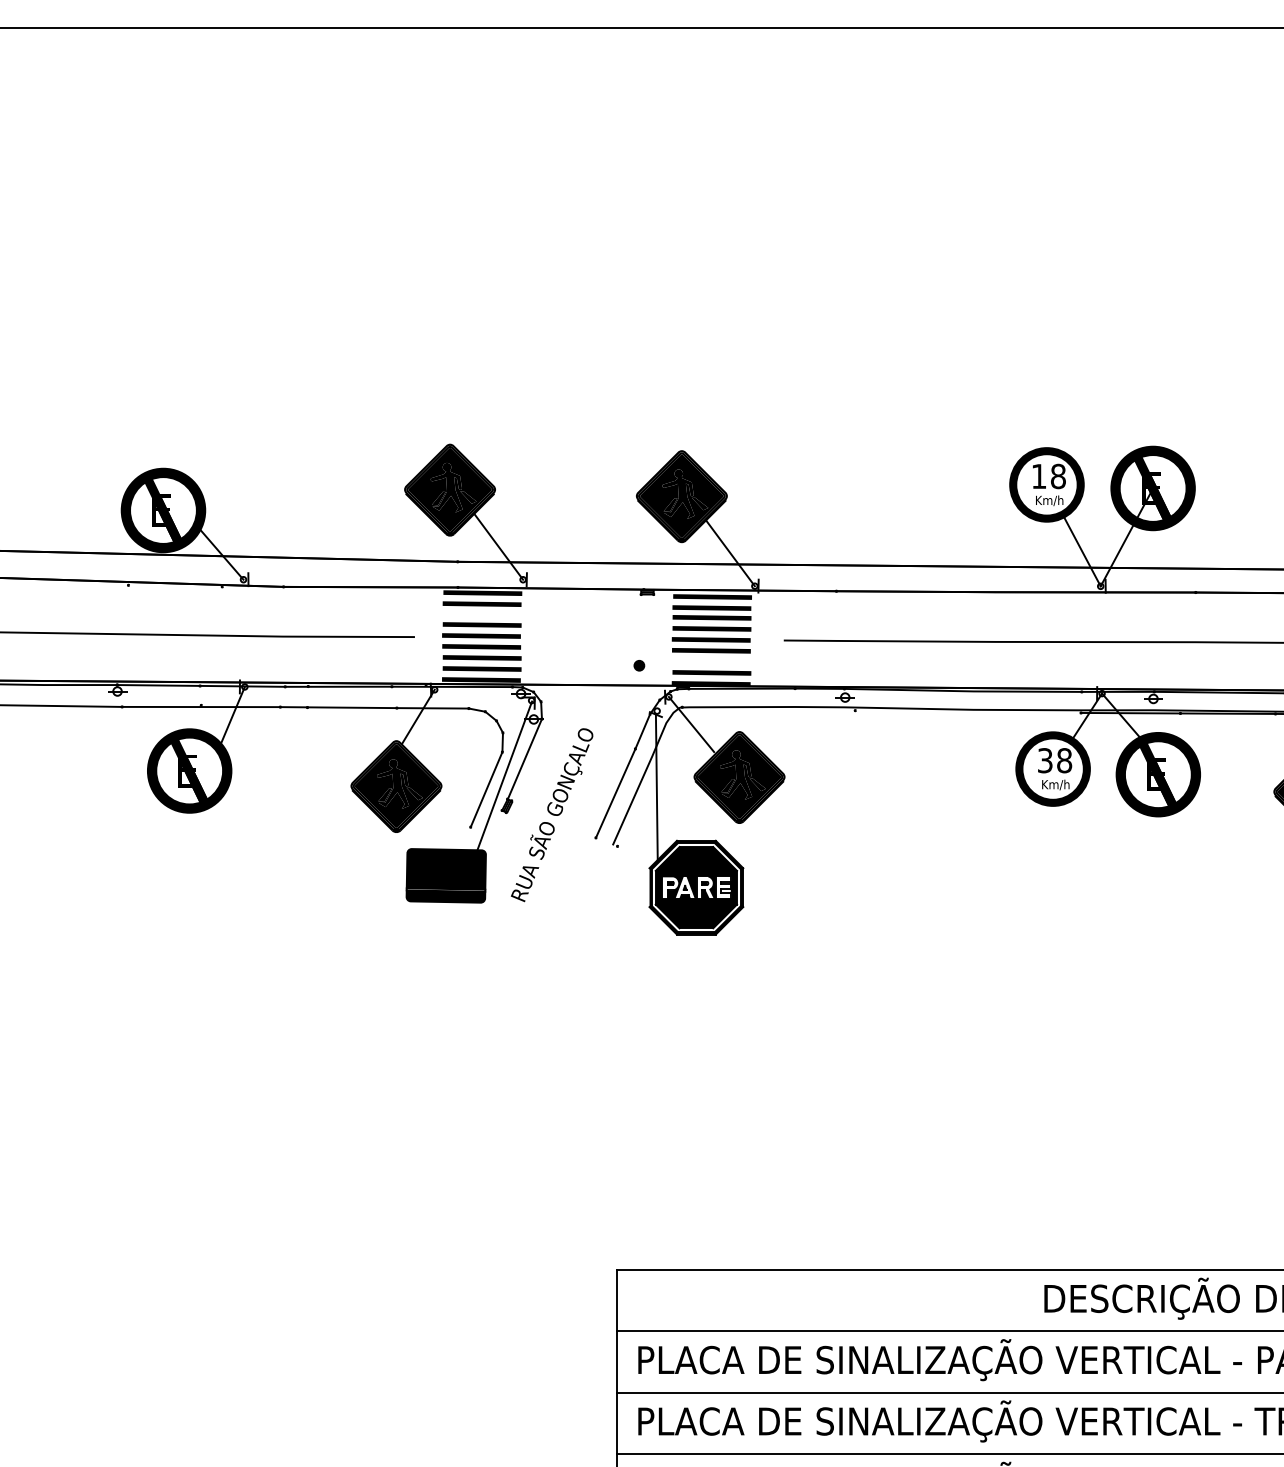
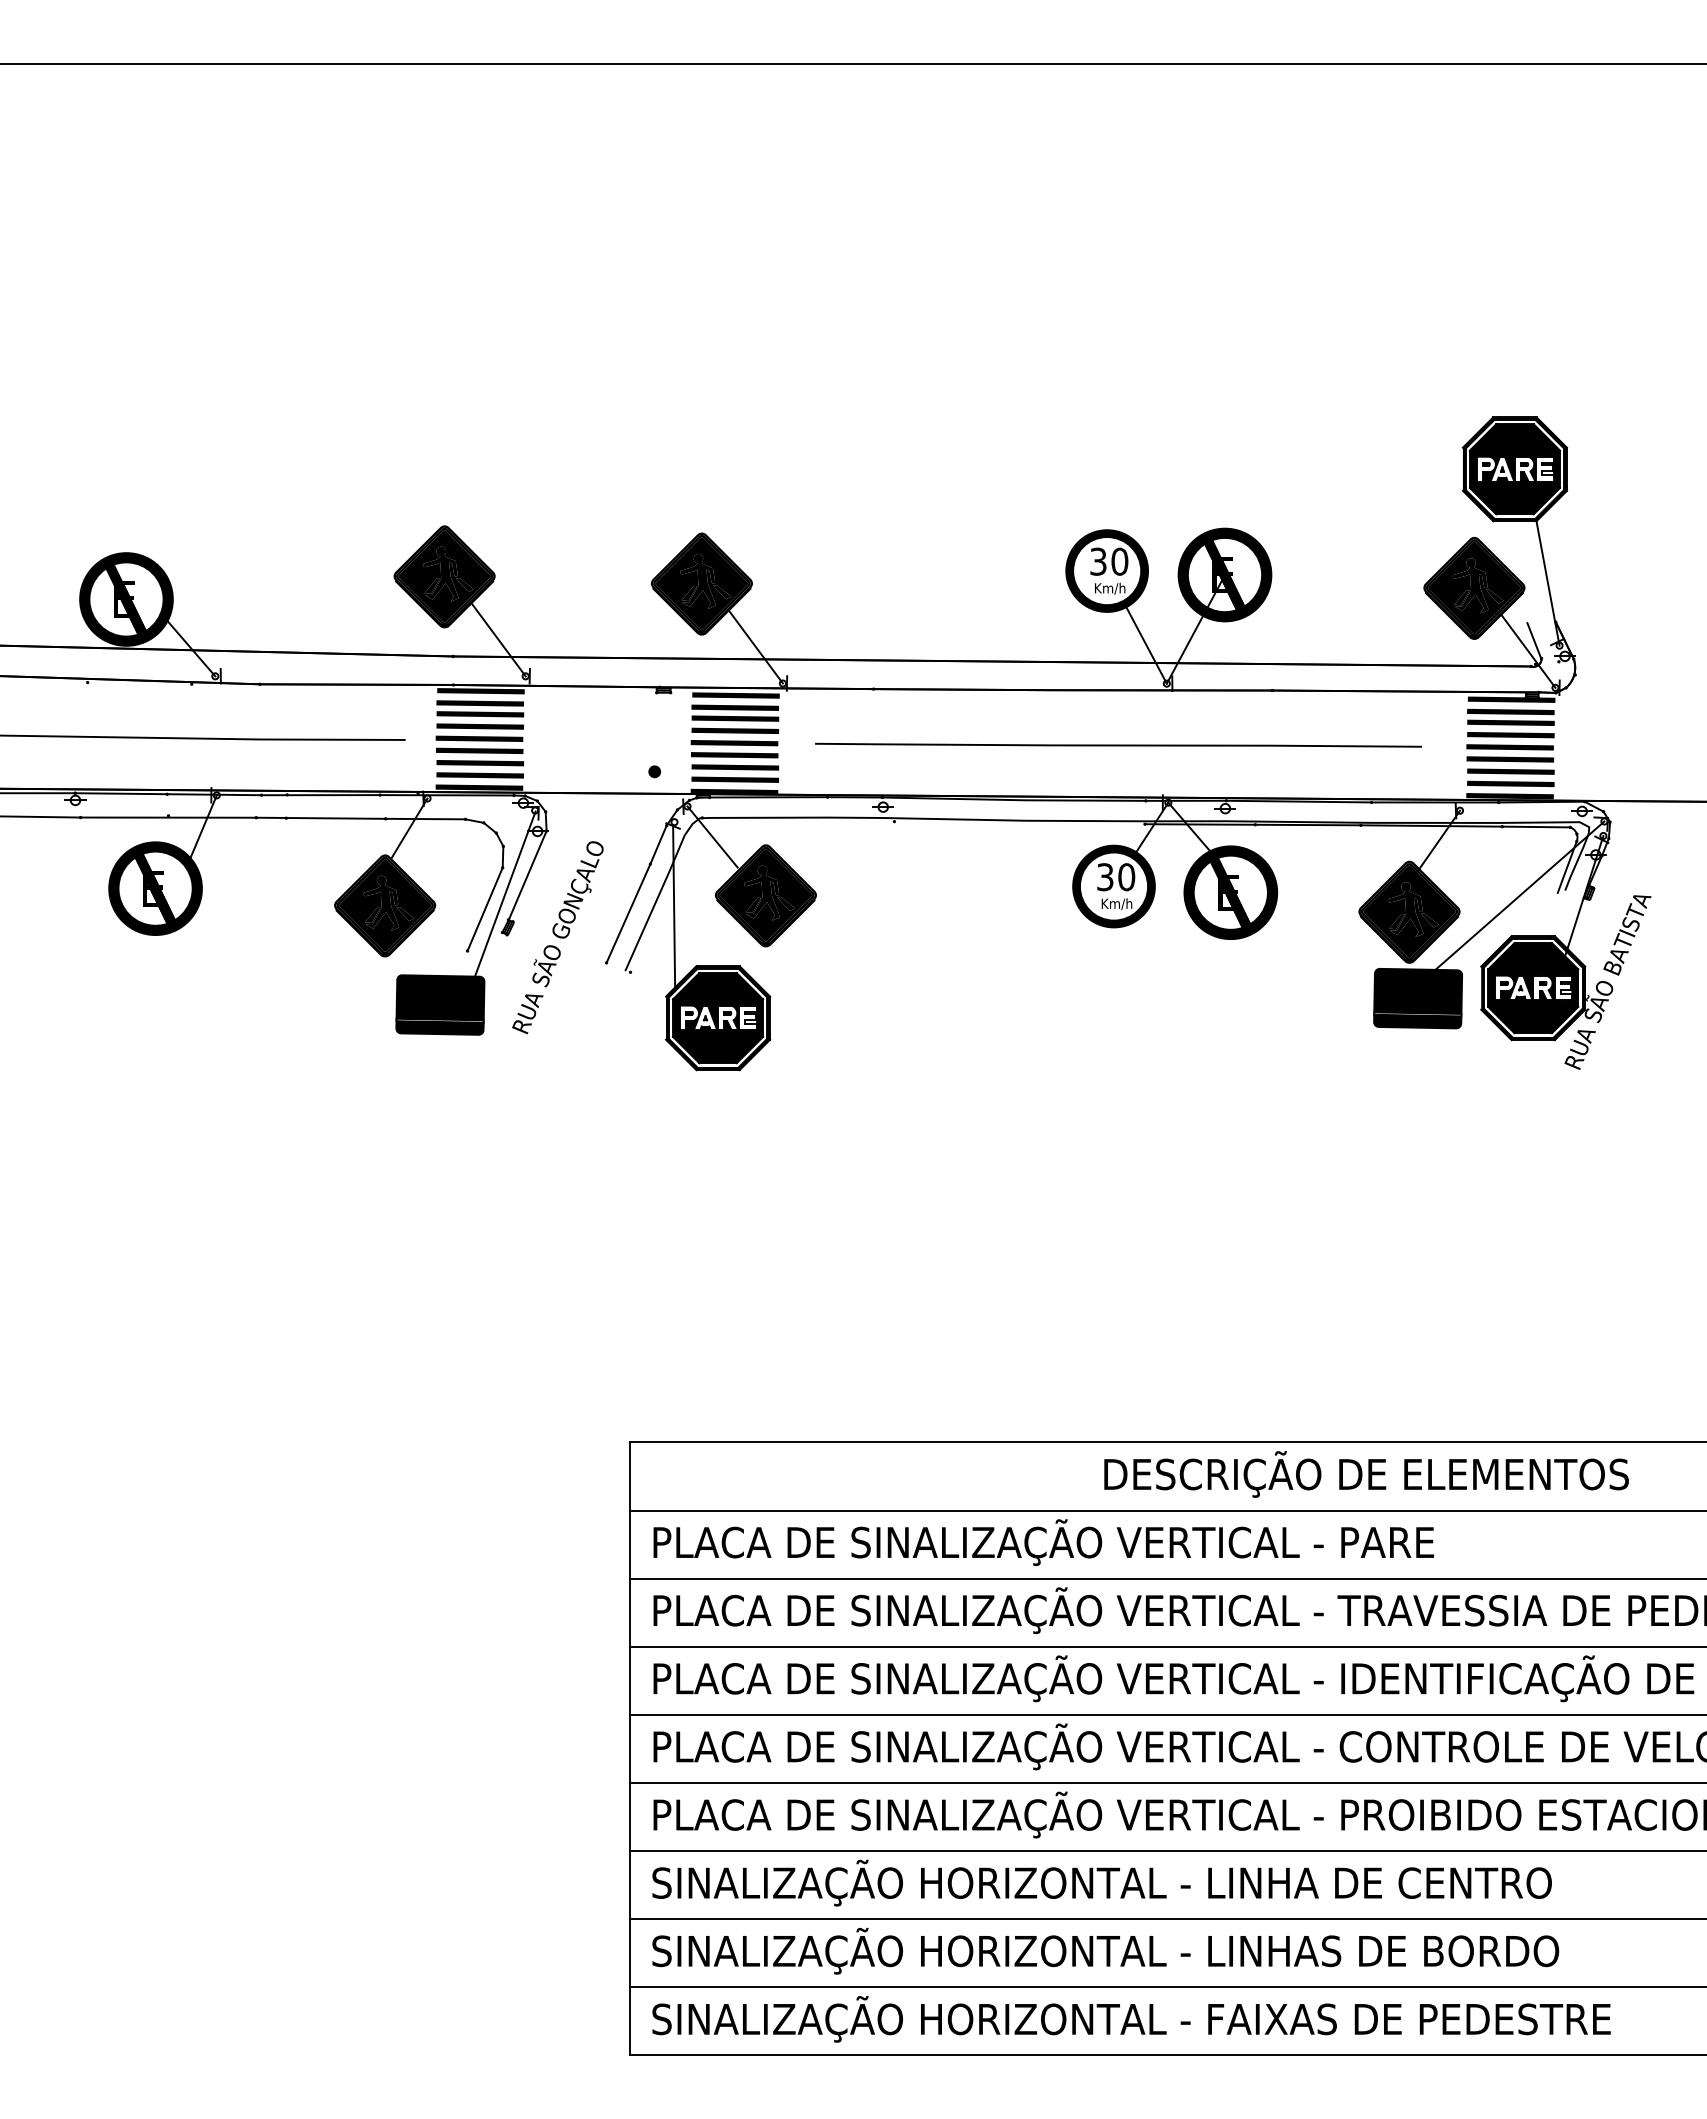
text: (1049, 476) -> (1109, 561), 18 -> 30
fill: (482, 614) -> (480, 714), added
fill: (712, 661) -> (735, 767), added
text: (1064, 760) -> (1126, 876), 38 -> 30

